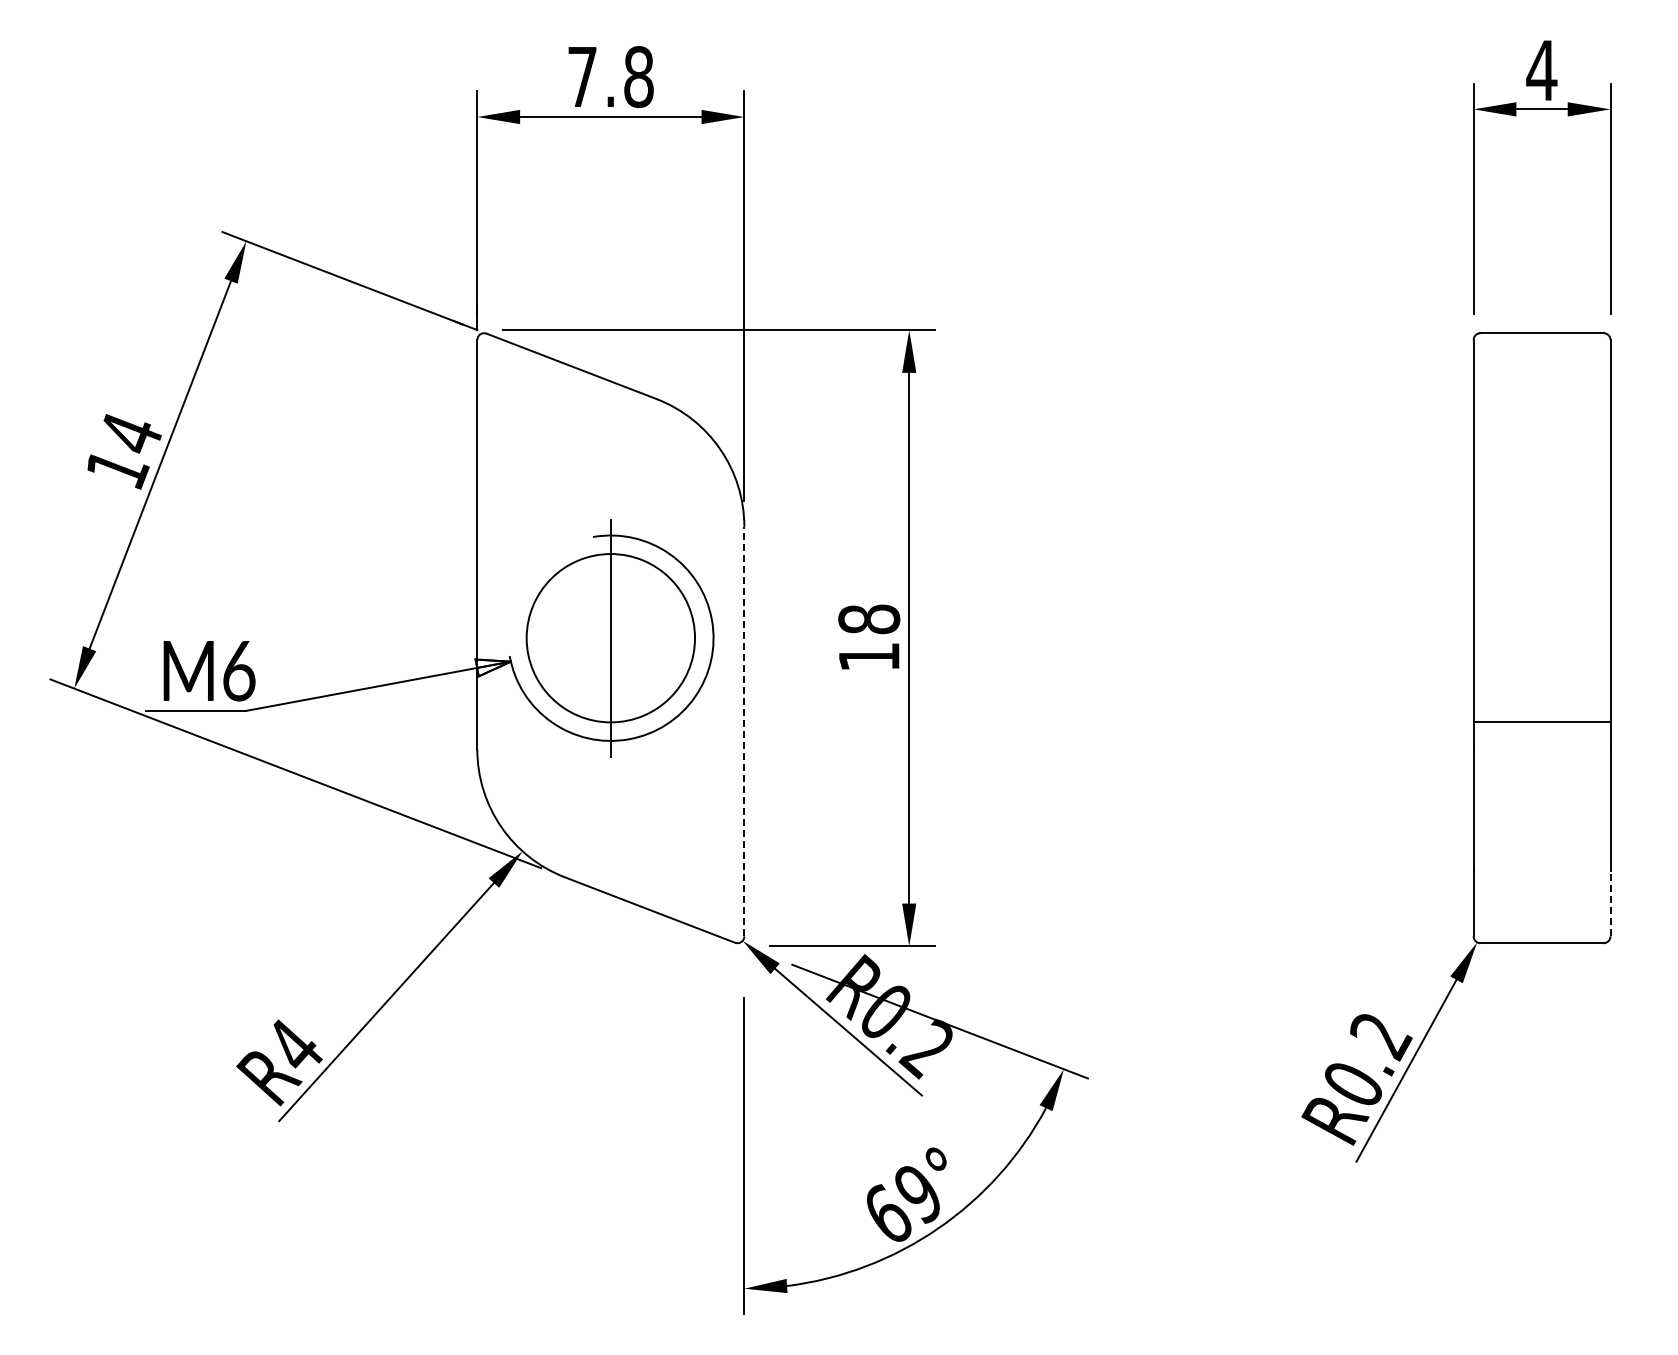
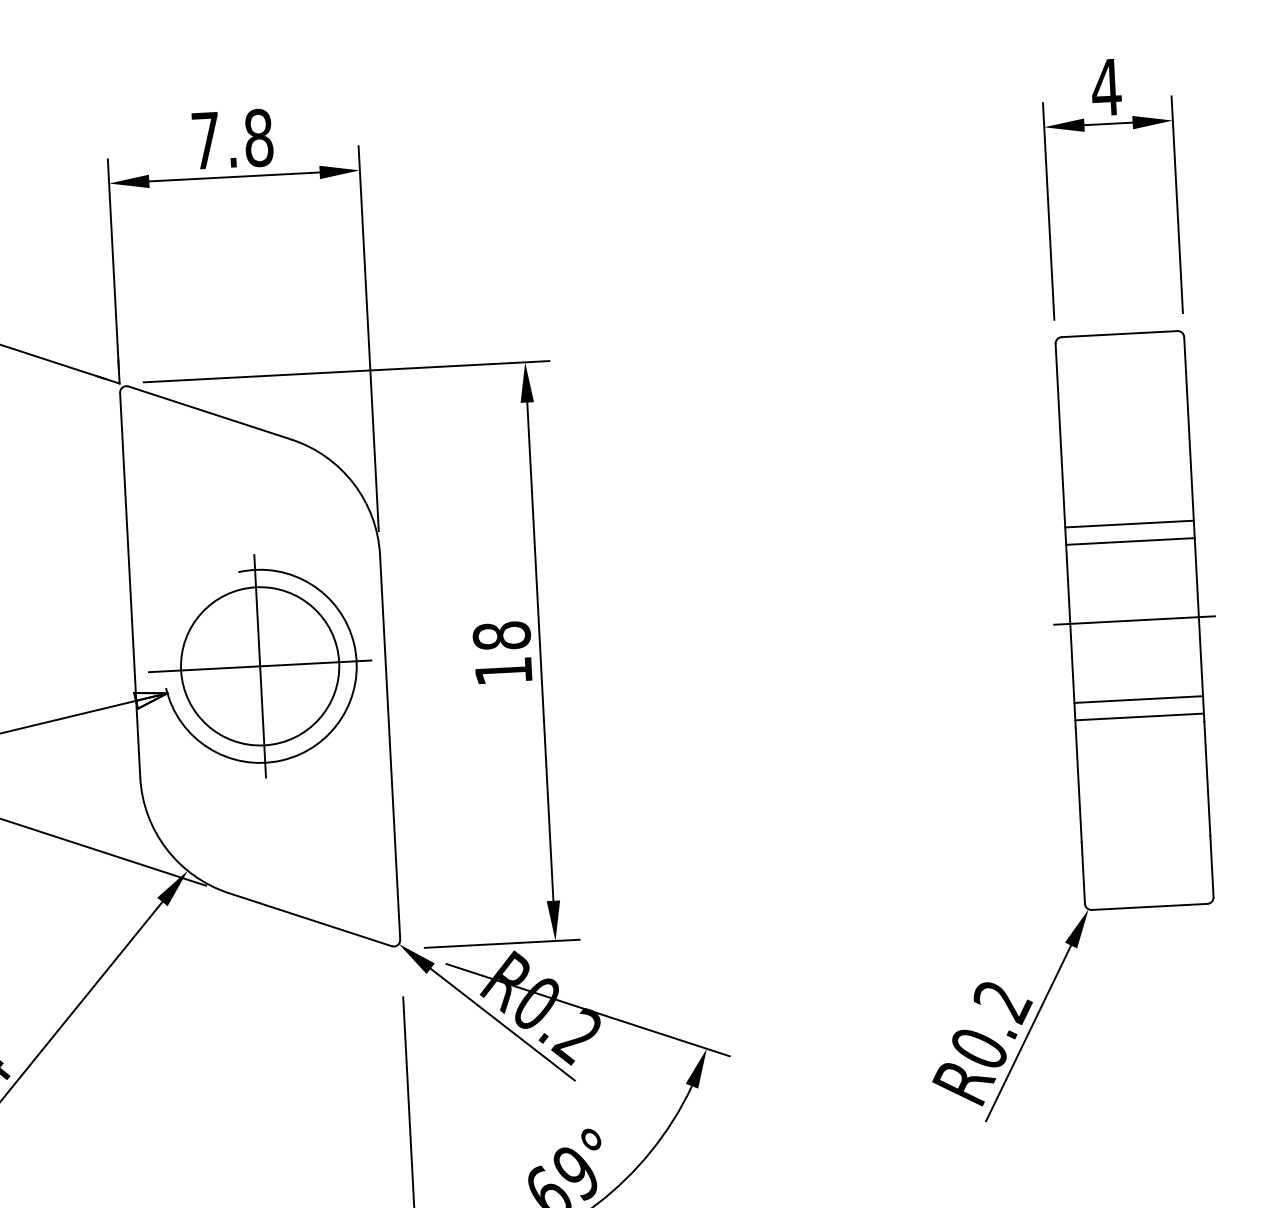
line: (1541, 535) -> (1128, 524), added
line: (1541, 554) -> (1129, 541), added
line: (610, 638) -> (259, 666), added
line: (1541, 638) -> (1134, 620), added
line: (744, 731) -> (390, 747), dashed -> solid
line: (1541, 740) -> (1139, 716), added
line: (1610, 903) -> (1211, 866), dashed -> solid

